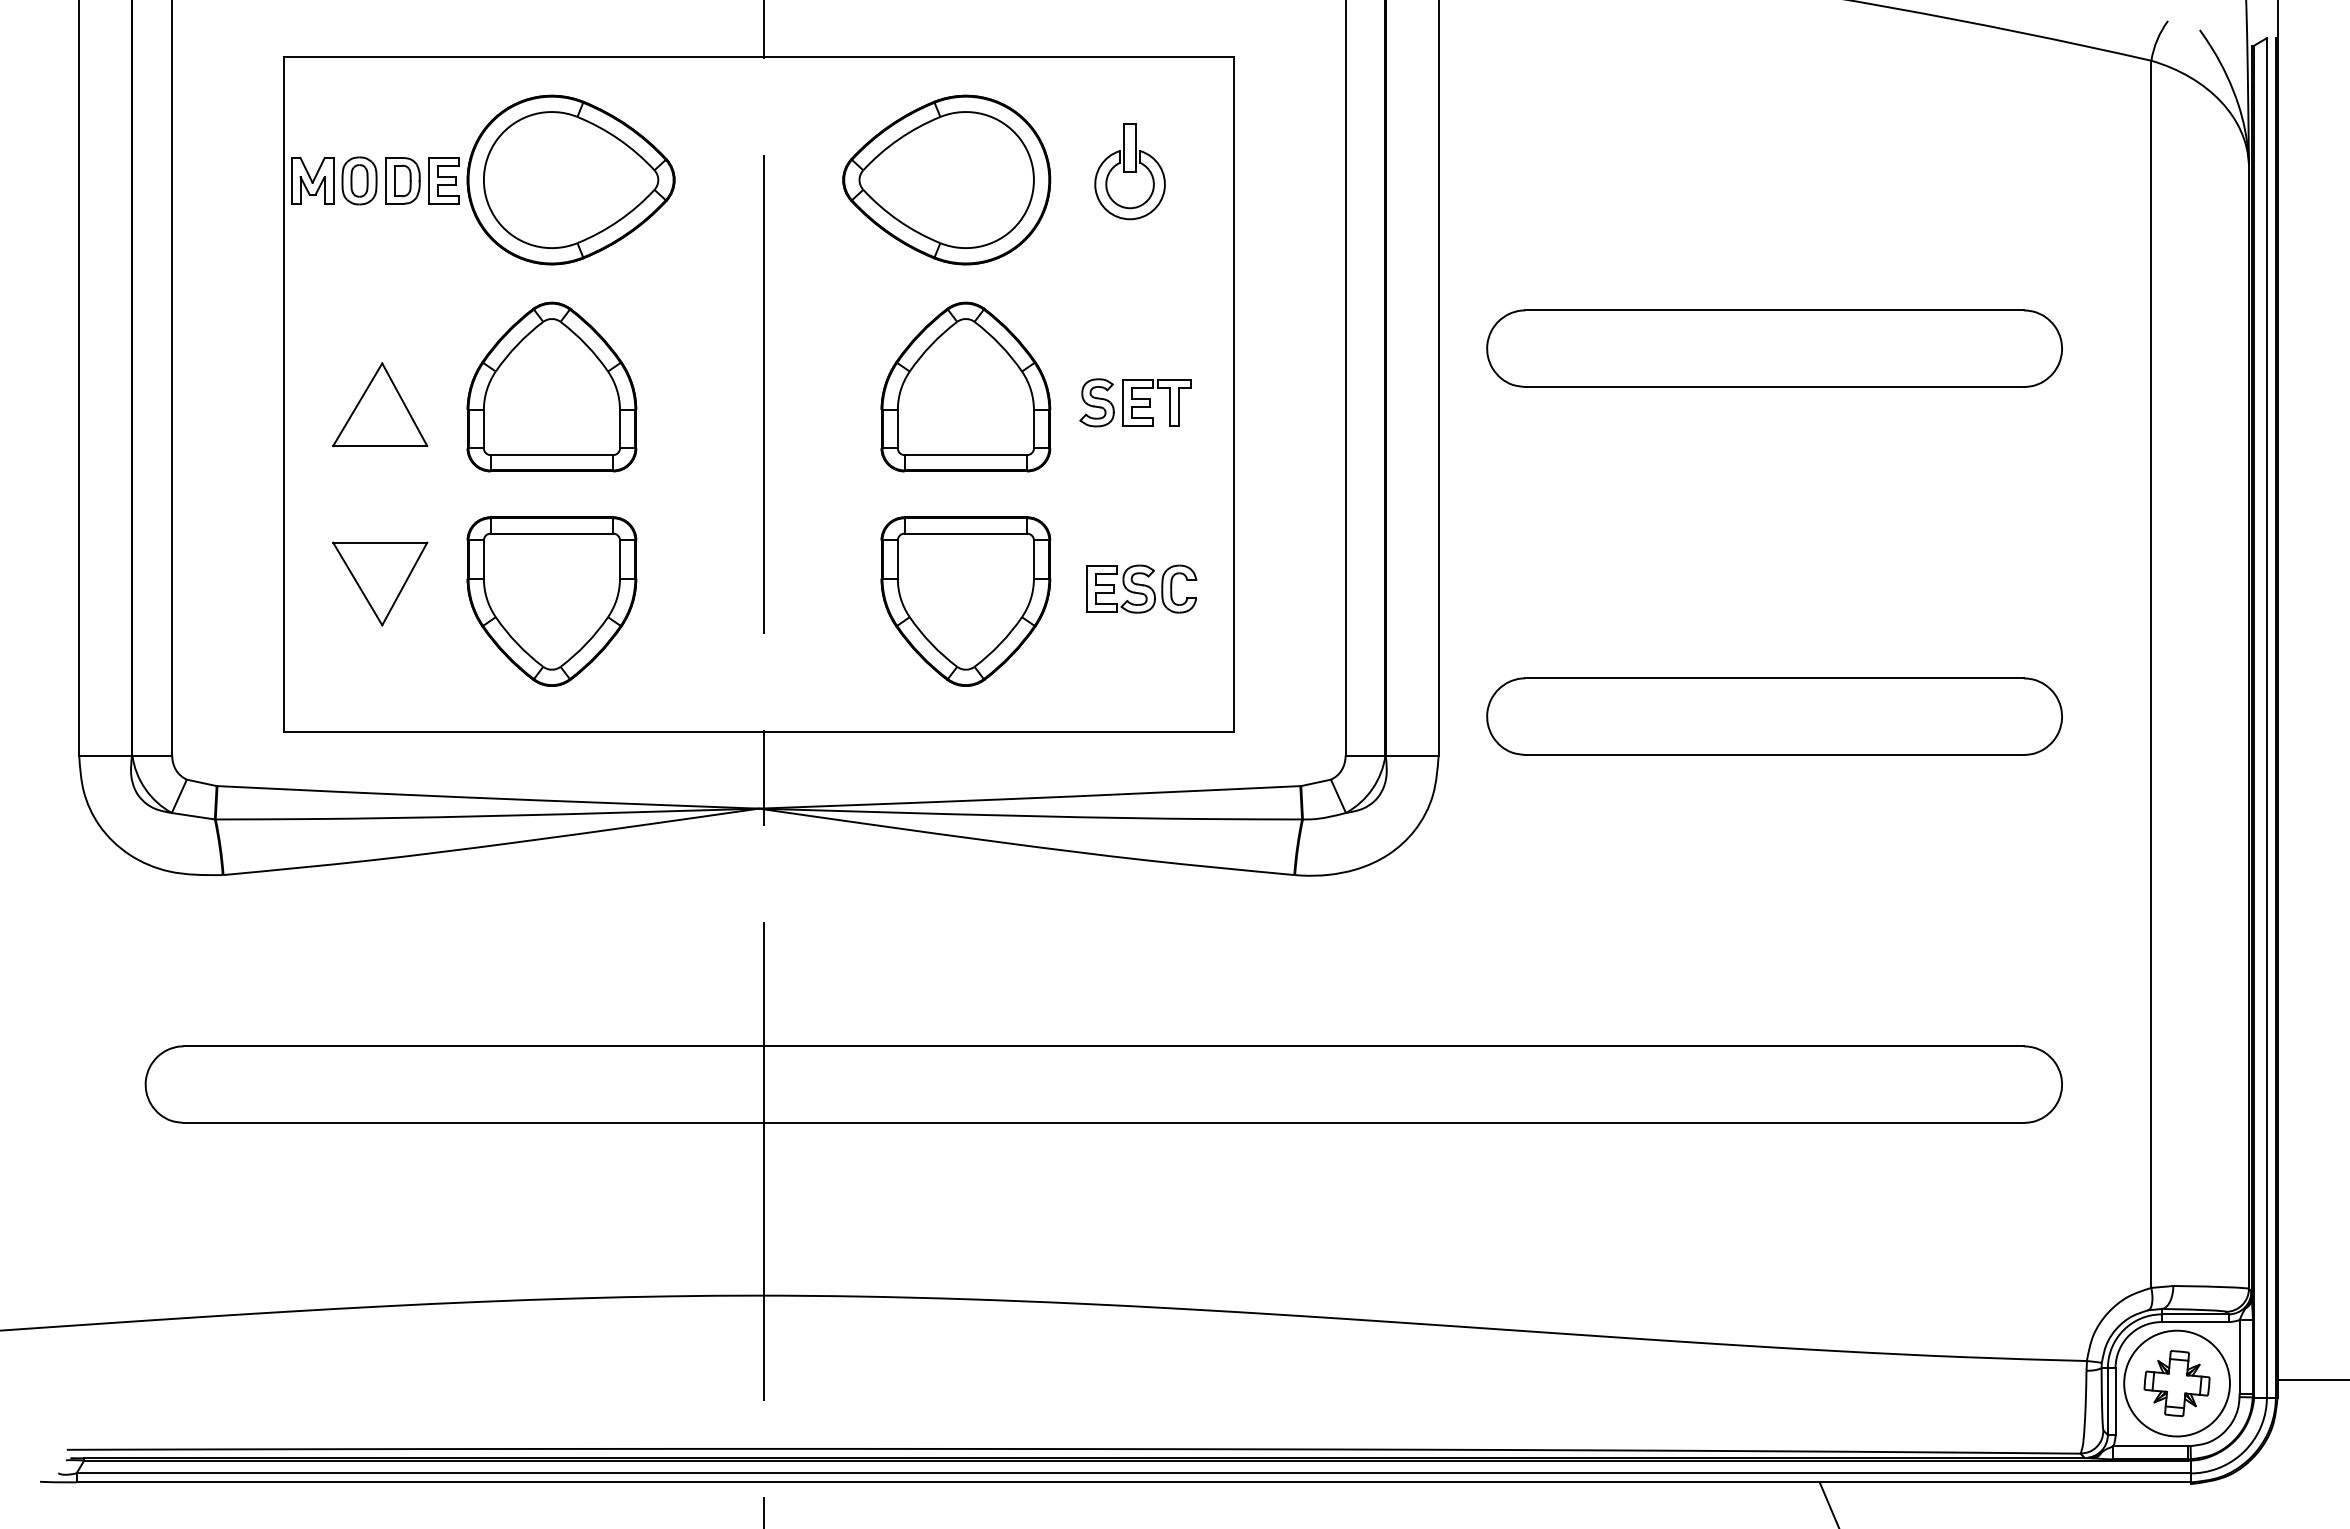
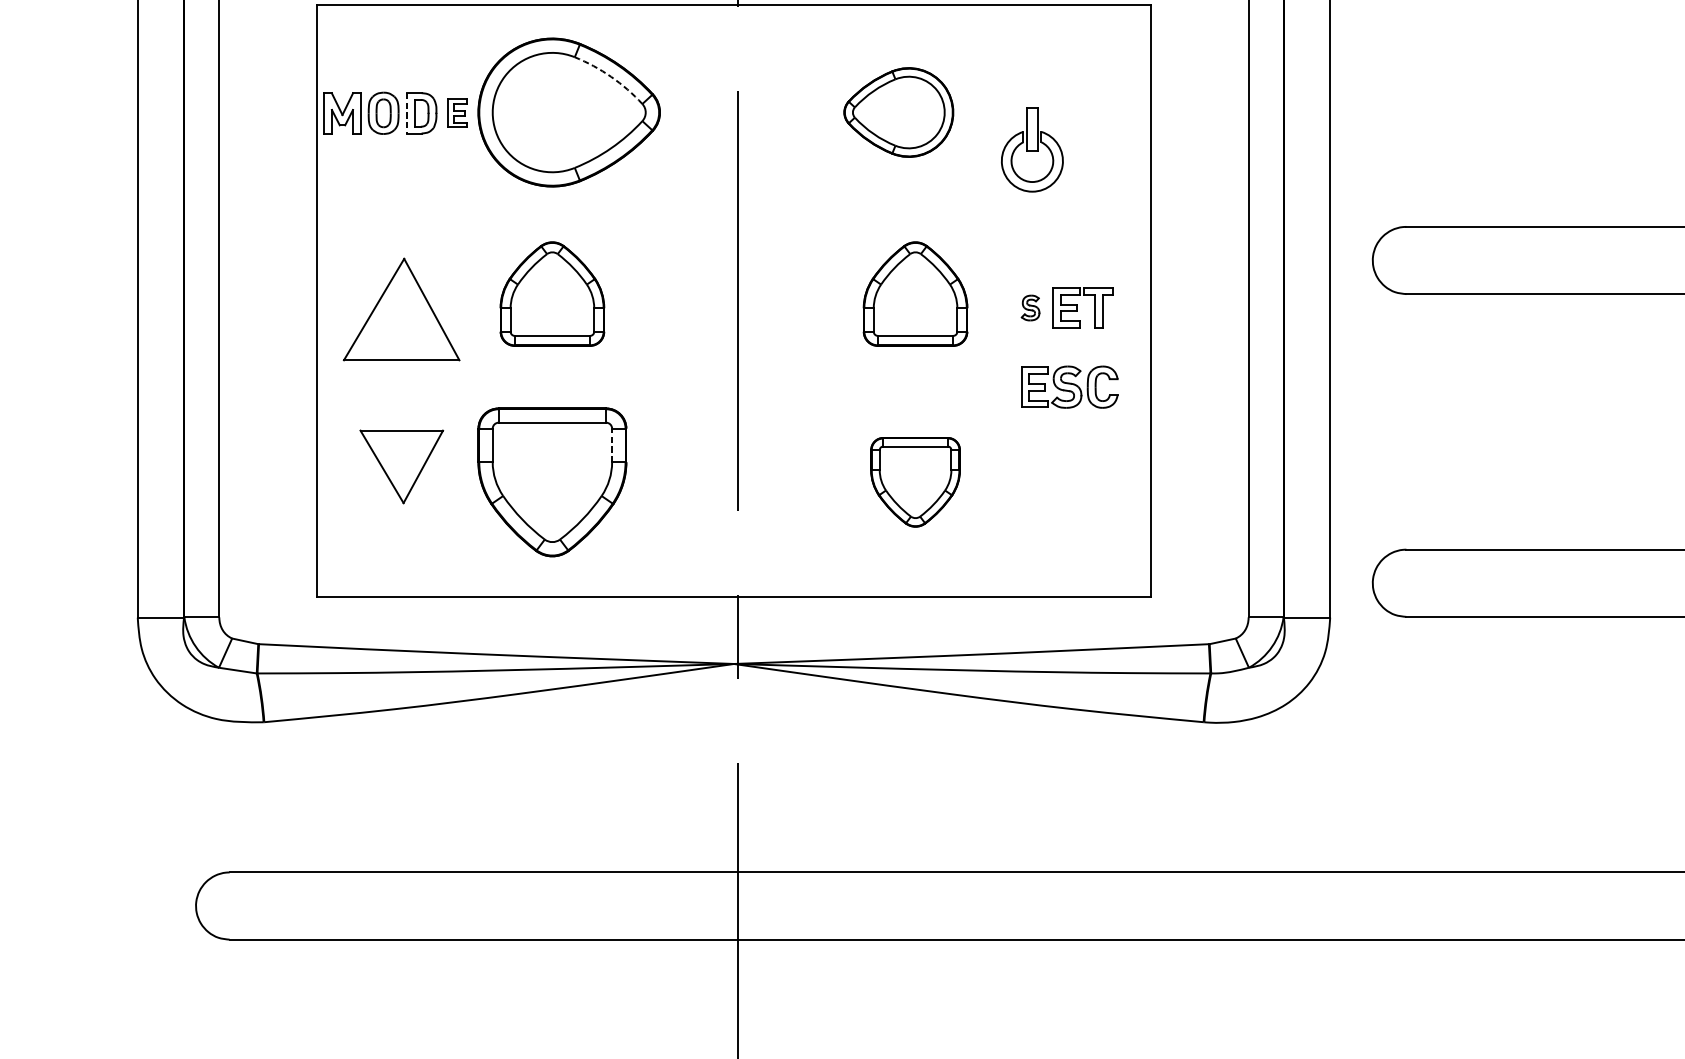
arc: (618, 139) -> (610, 76), solid -> dashed
part: (1129, 171) -> (1031, 149), moved
part: (946, 179) -> (898, 112), size x0.6
line: (386, 180) -> (407, 112), solid -> dashed
part: (443, 180) -> (457, 112), size x0.7
part: (551, 386) -> (552, 293), size x0.7
part: (965, 386) -> (915, 293), size x0.7
part: (1096, 402) -> (1030, 307), size x0.6
part: (380, 404) -> (402, 309), size x1.4
line: (620, 559) -> (612, 445), solid -> dashed
part: (1141, 588) -> (1069, 386), moved
part: (965, 601) -> (915, 482), size x0.6

